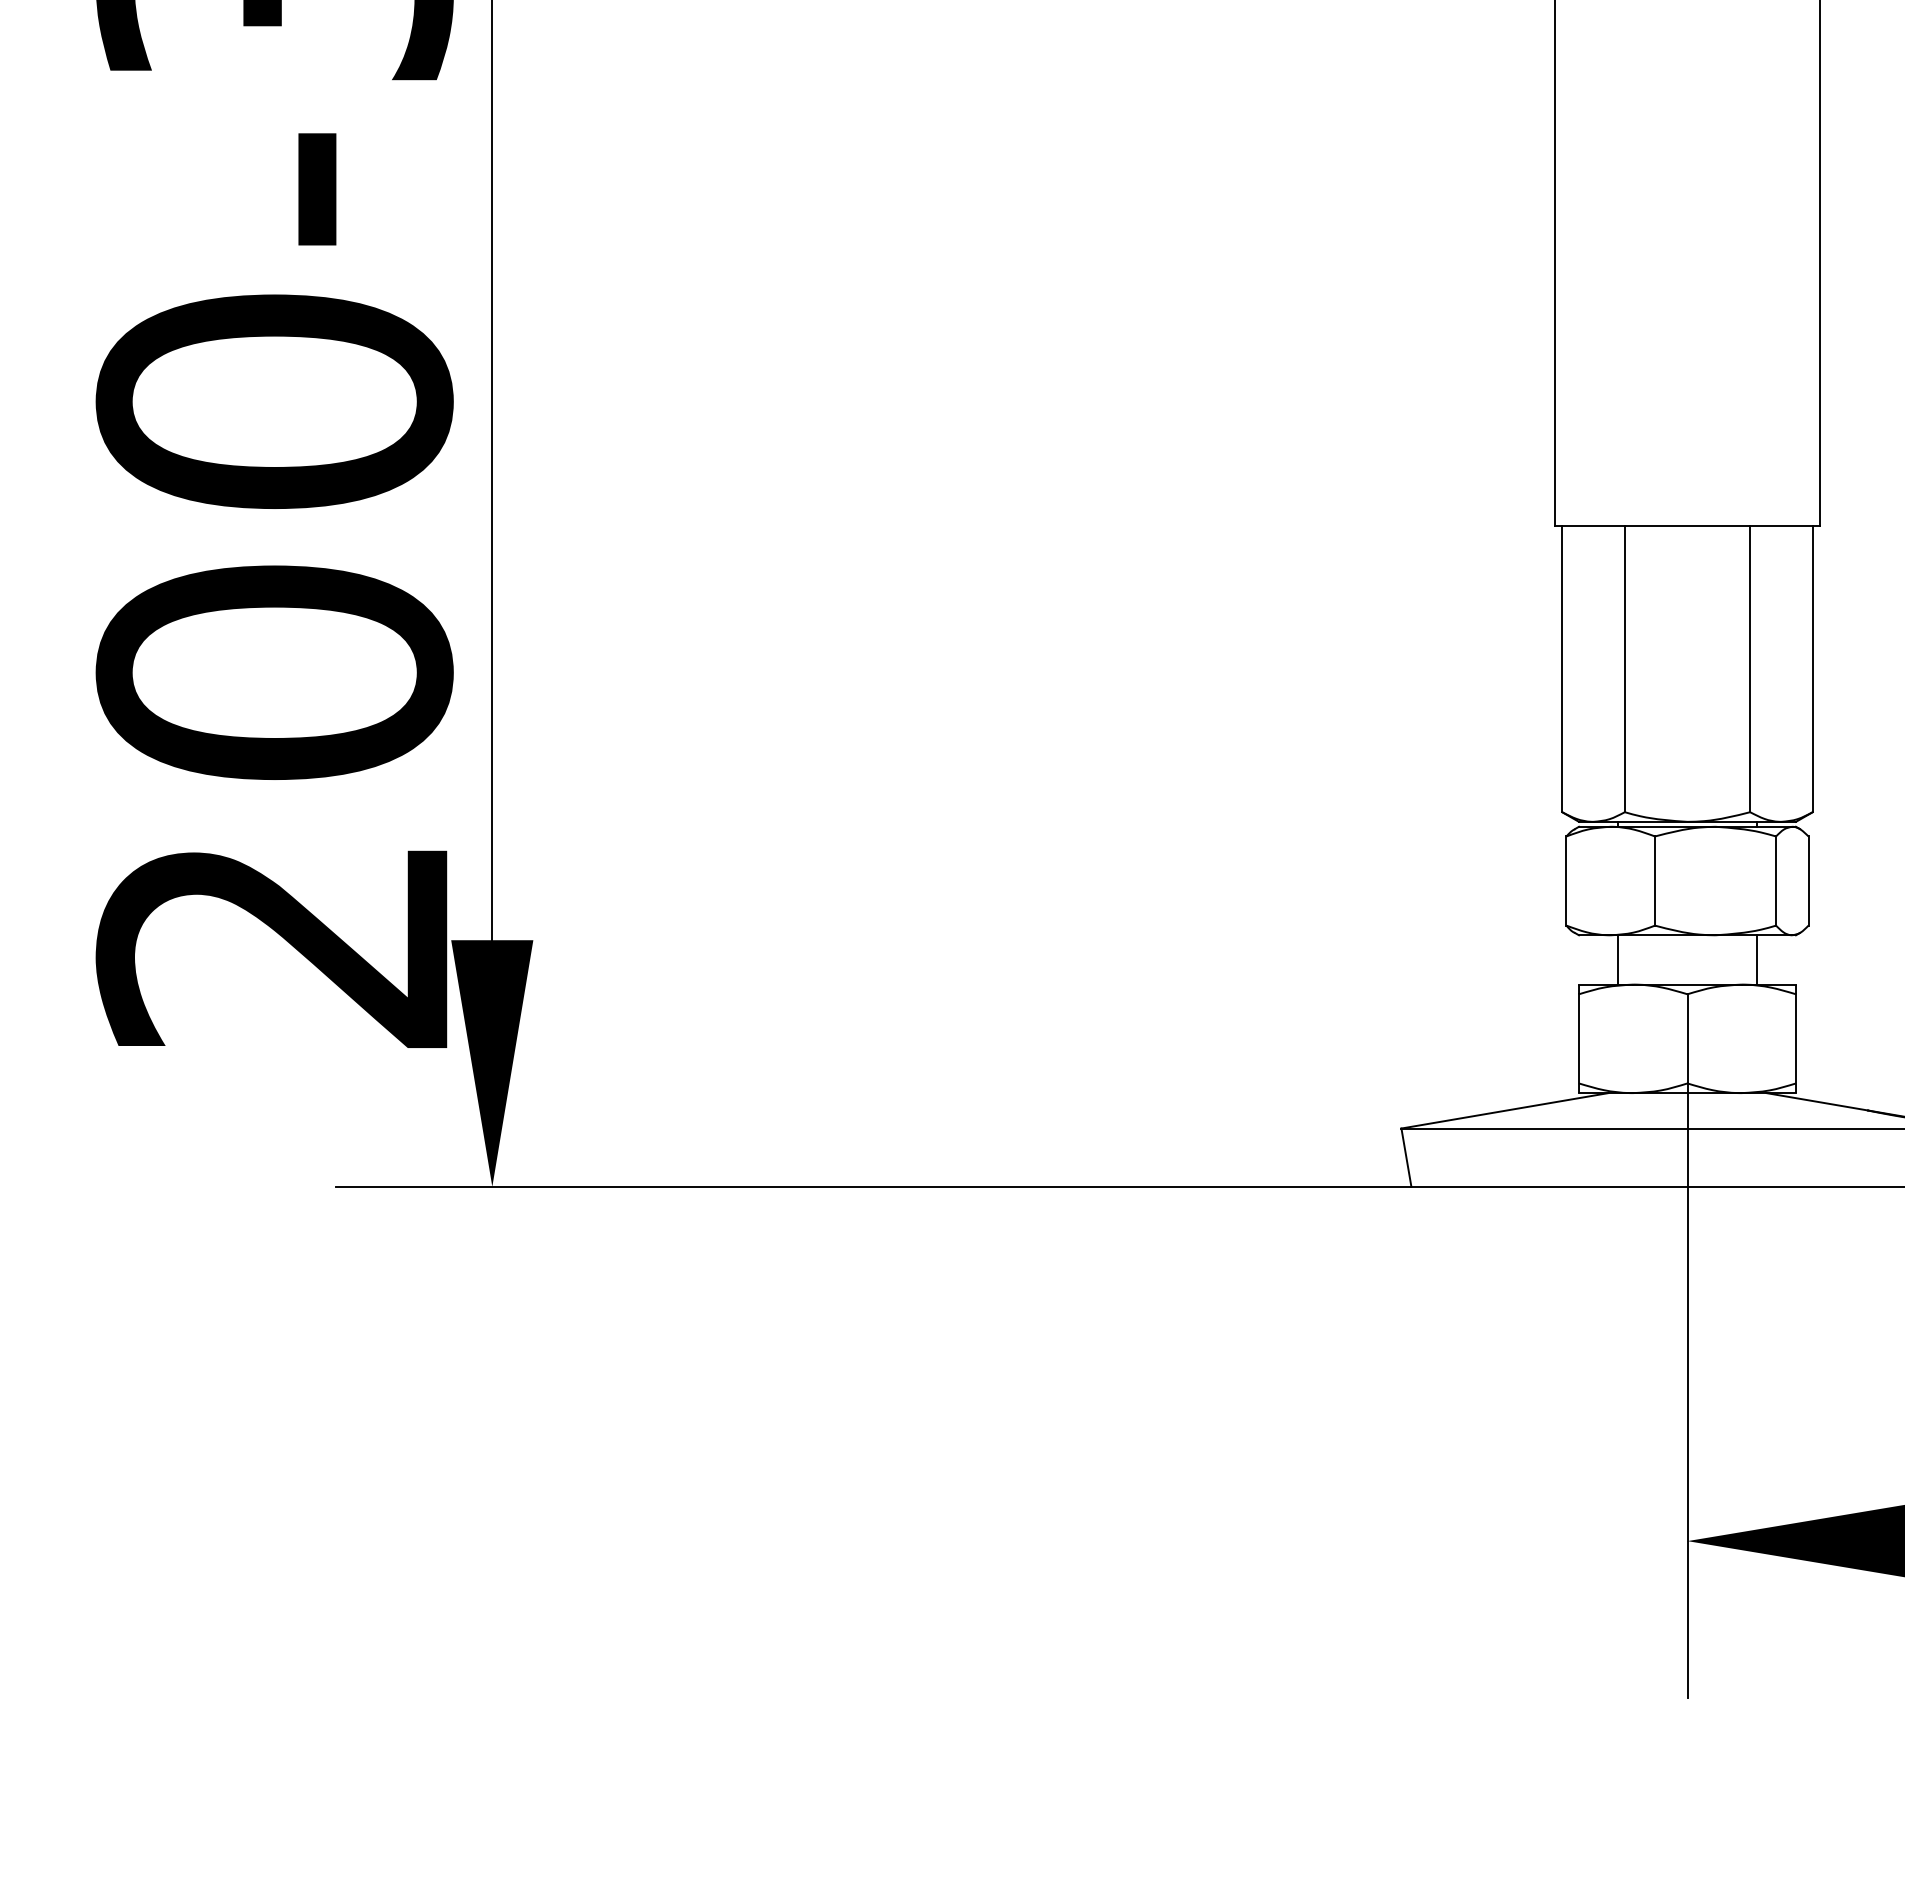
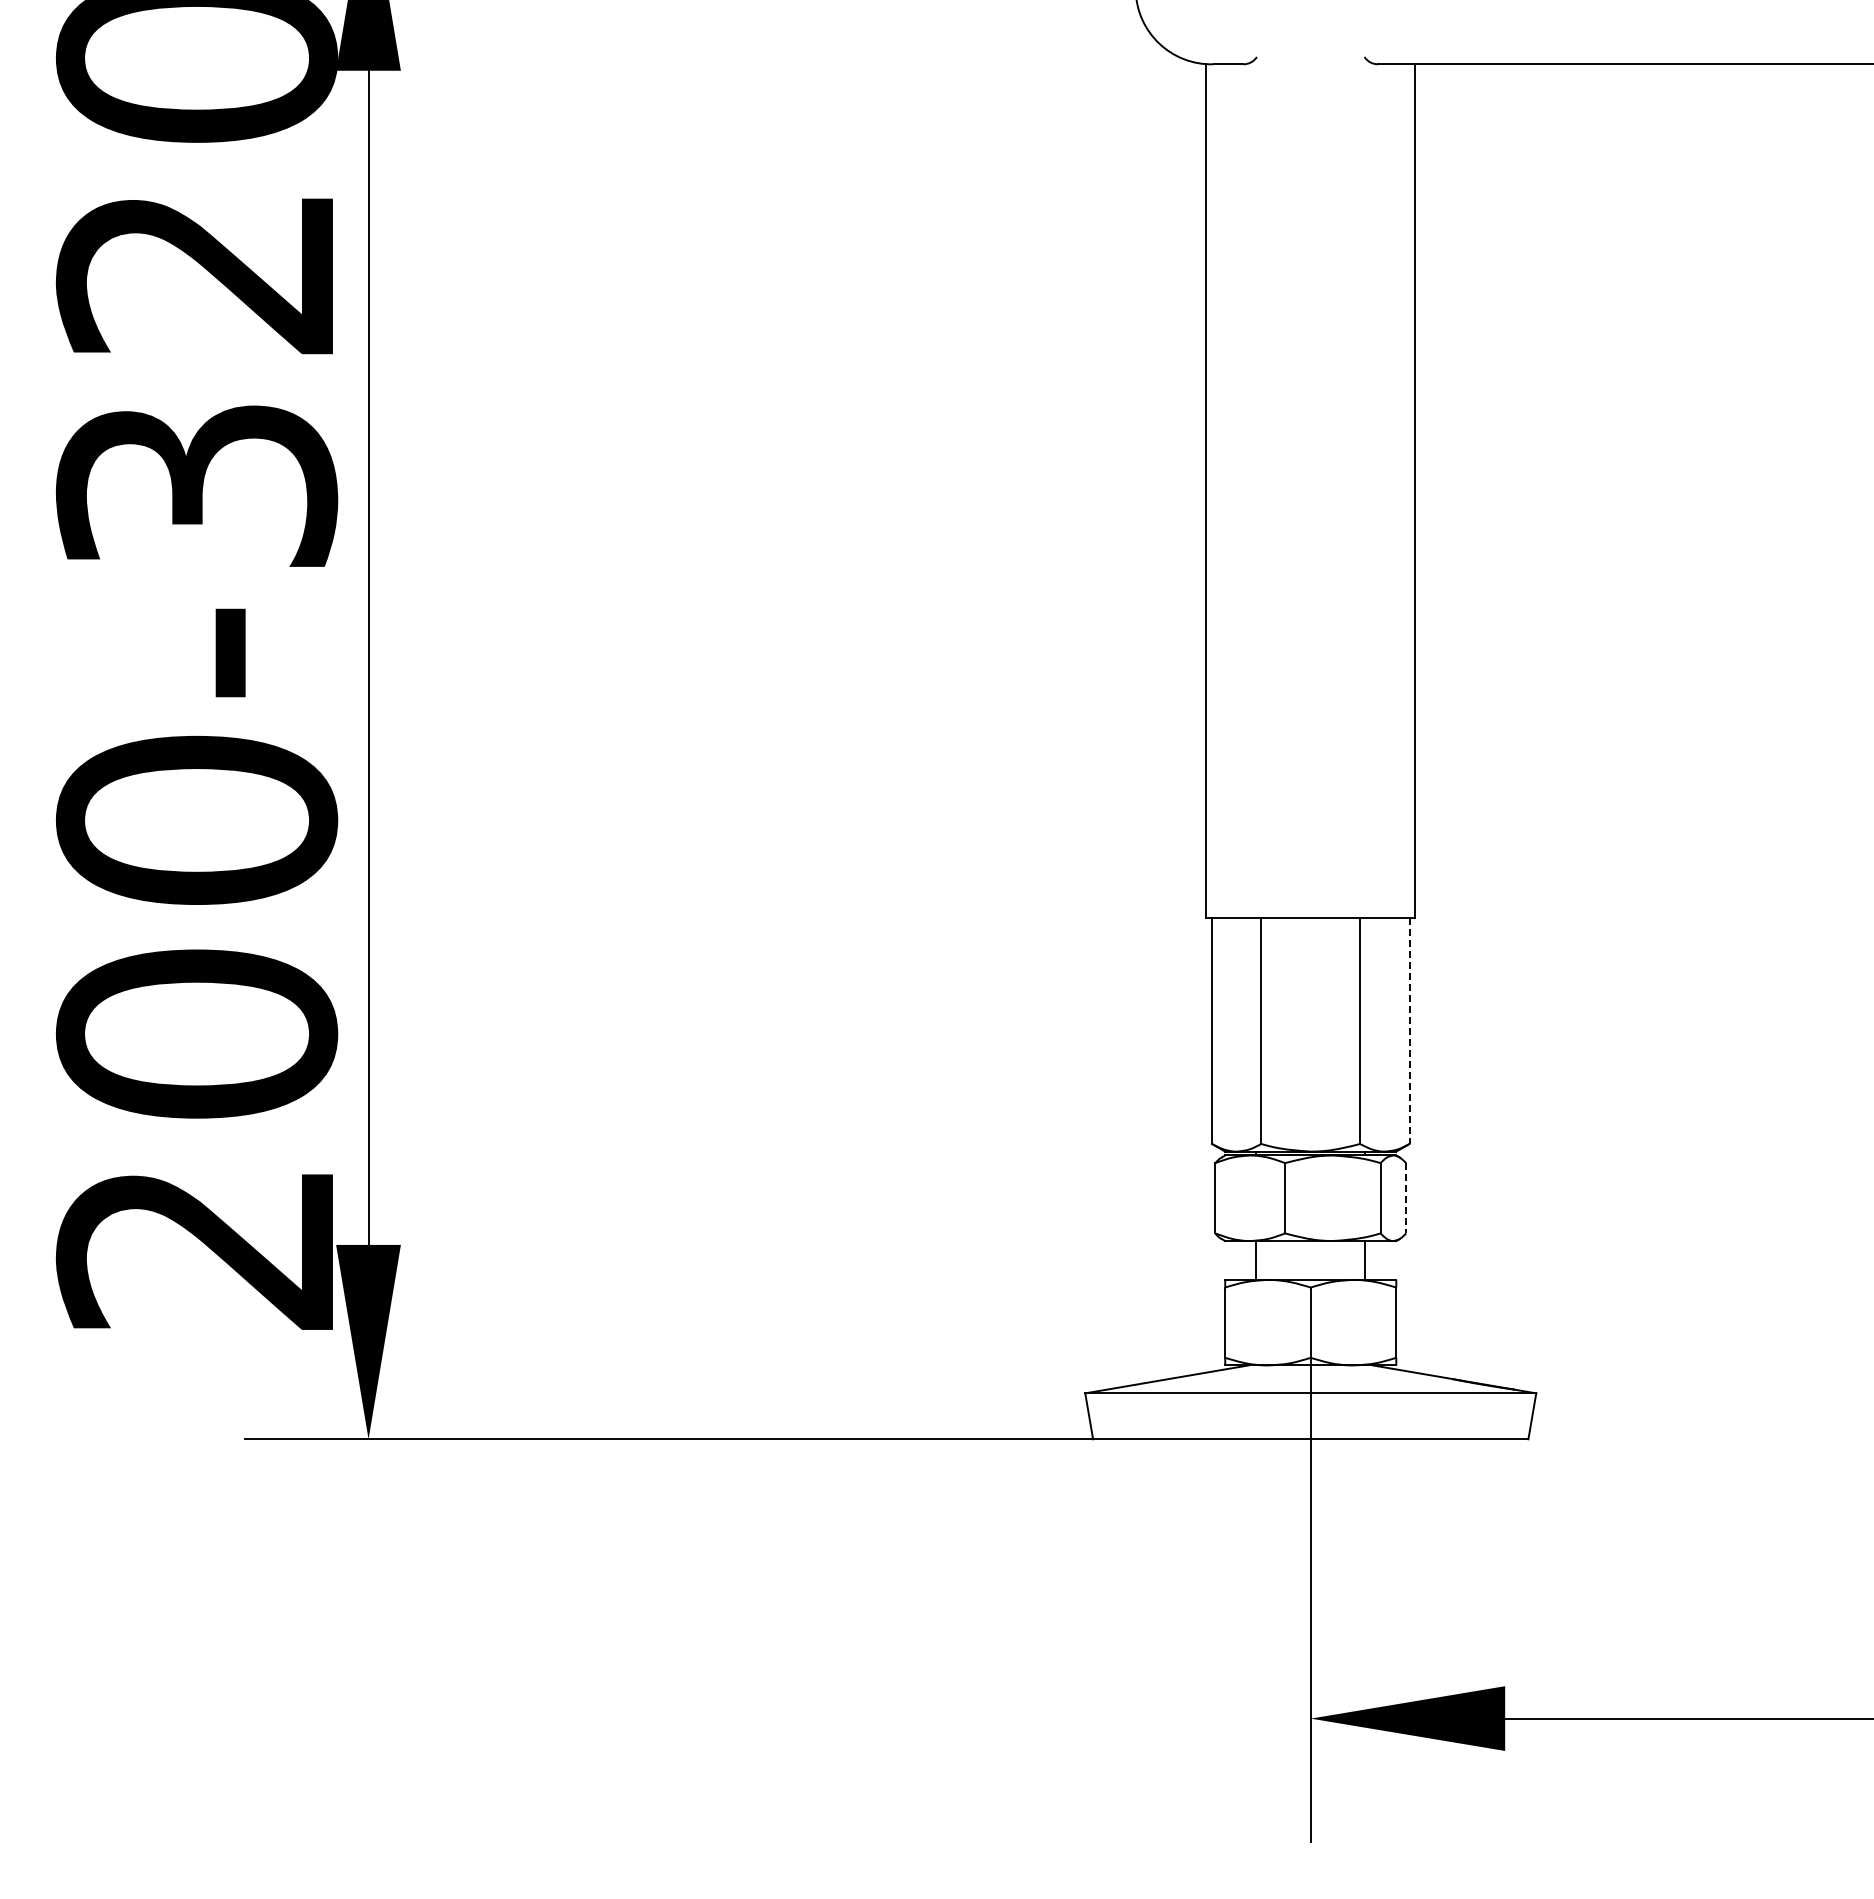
line: (1812, 669) -> (1409, 1031), solid -> dashed
line: (1808, 881) -> (1406, 1198), solid -> dashed

